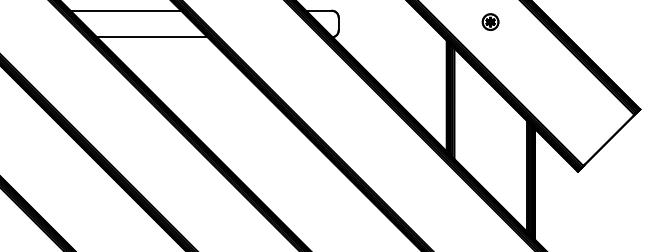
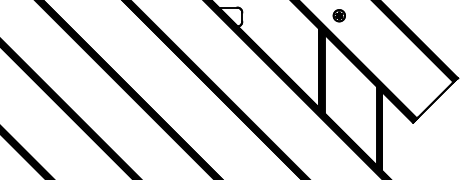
line: (125, 10) -> (89, 7), removed
part: (490, 21) -> (339, 15), moved
line: (151, 37) -> (108, 26), removed

